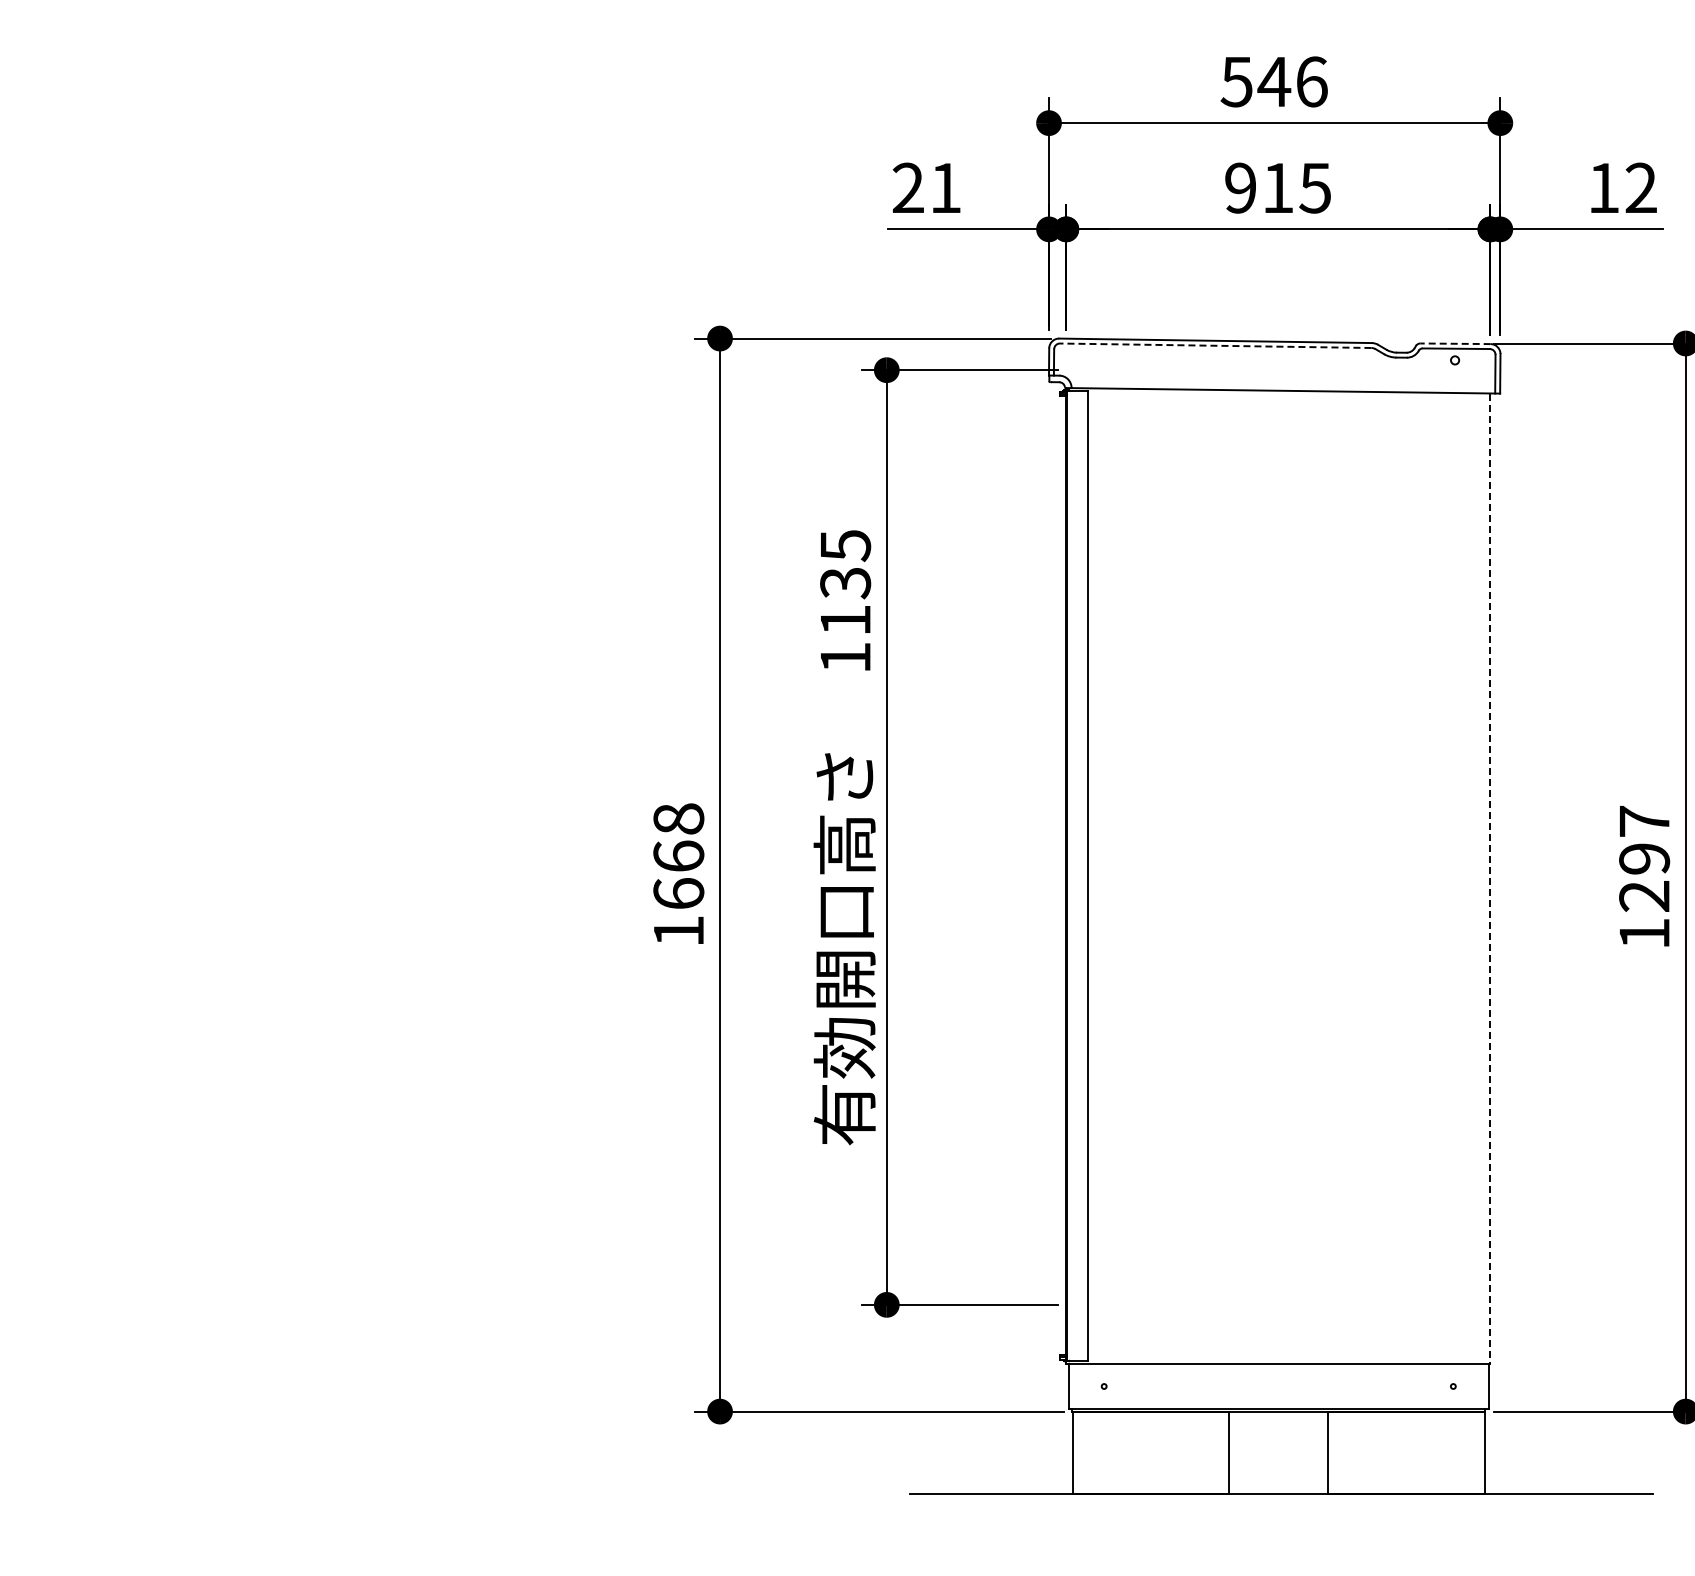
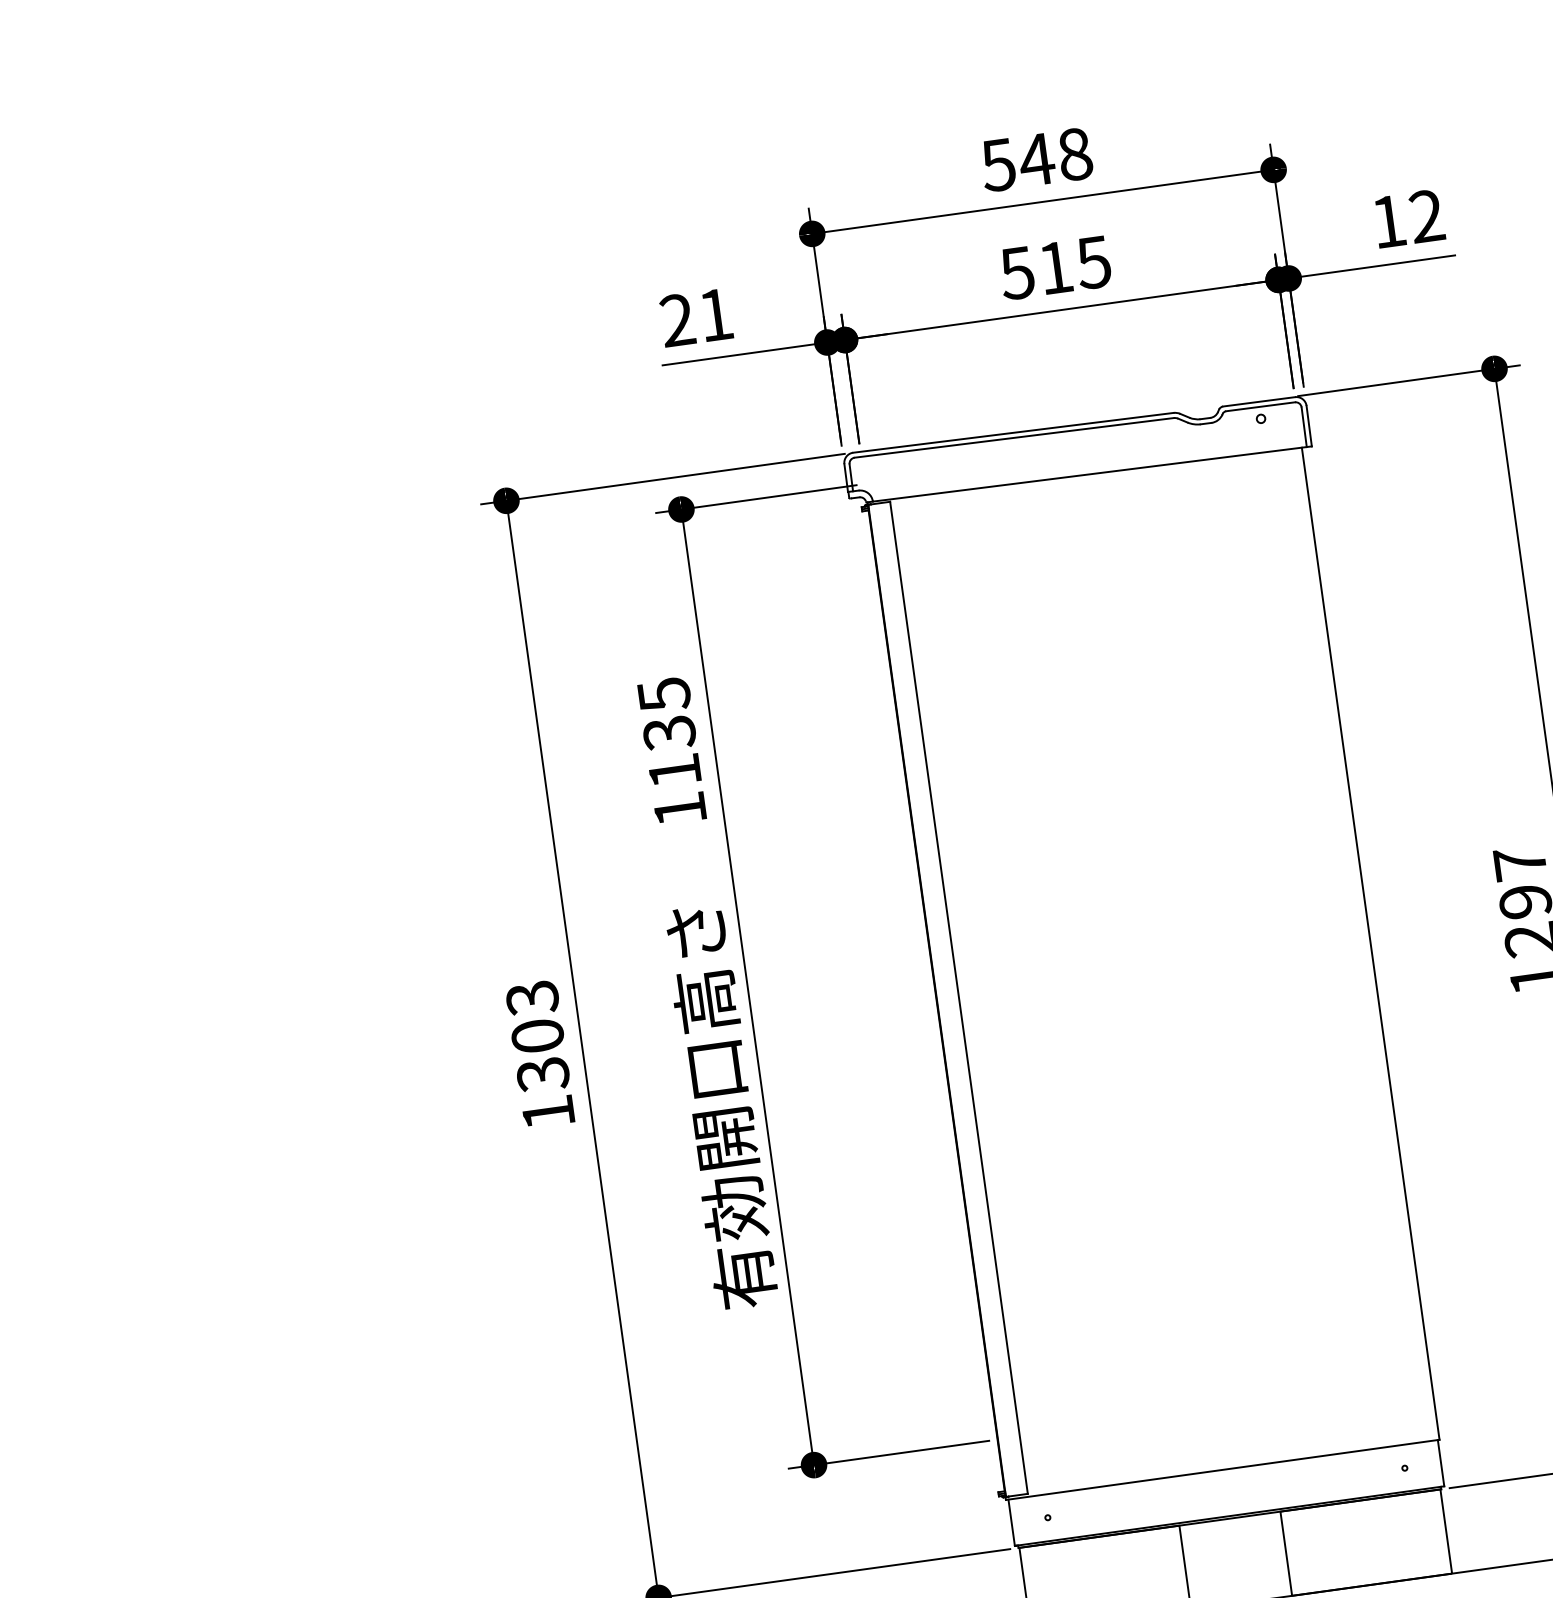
text: (1311, 81) -> (1074, 154), 546 -> 548
text: (1240, 187) -> (1017, 272), 915 -> 515
line: (1455, 343) -> (1259, 401), dashed -> solid
line: (1215, 345) -> (1013, 437), dashed -> solid
text: (678, 856) -> (537, 1036), 1668 -> 1303
line: (1490, 879) -> (1370, 944), dashed -> solid

